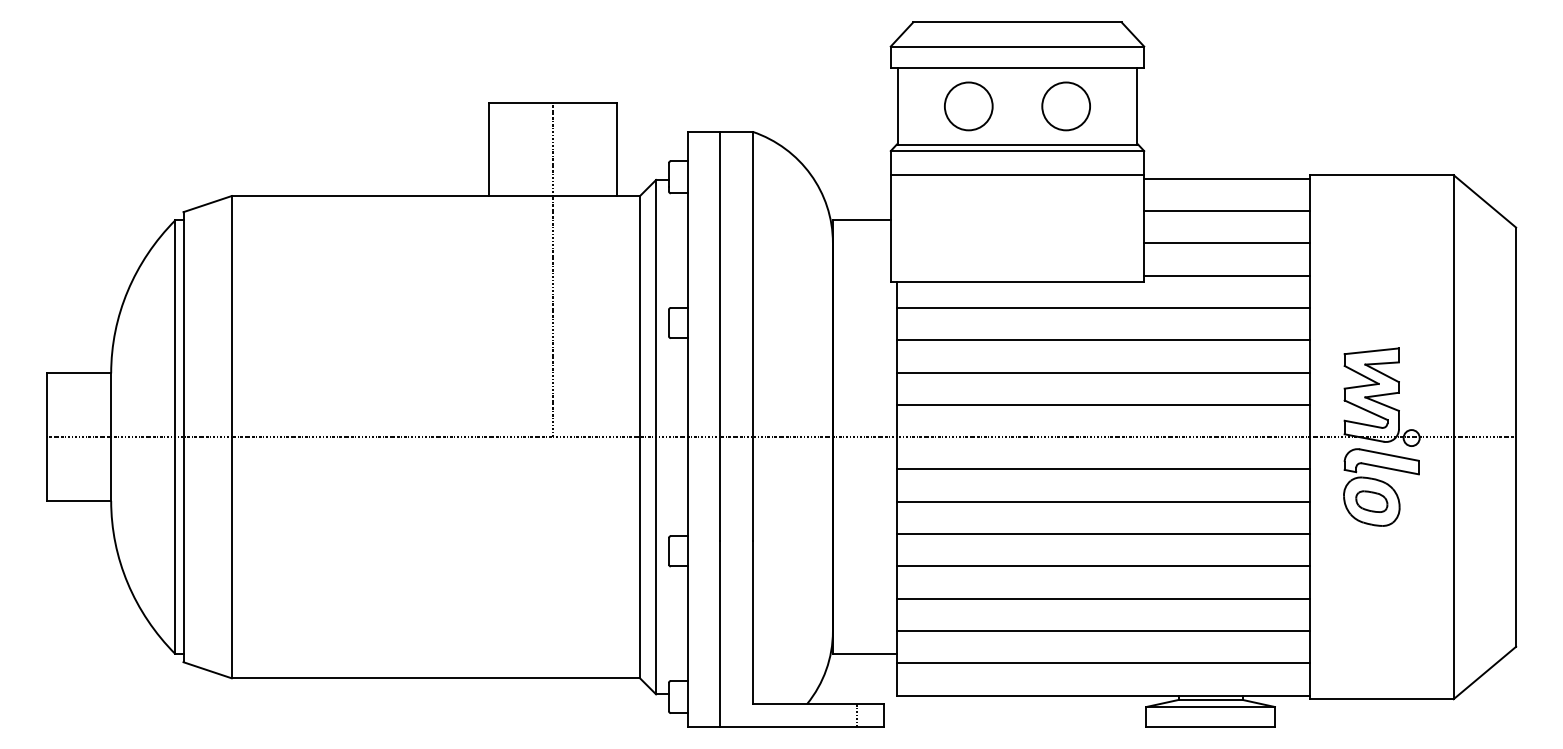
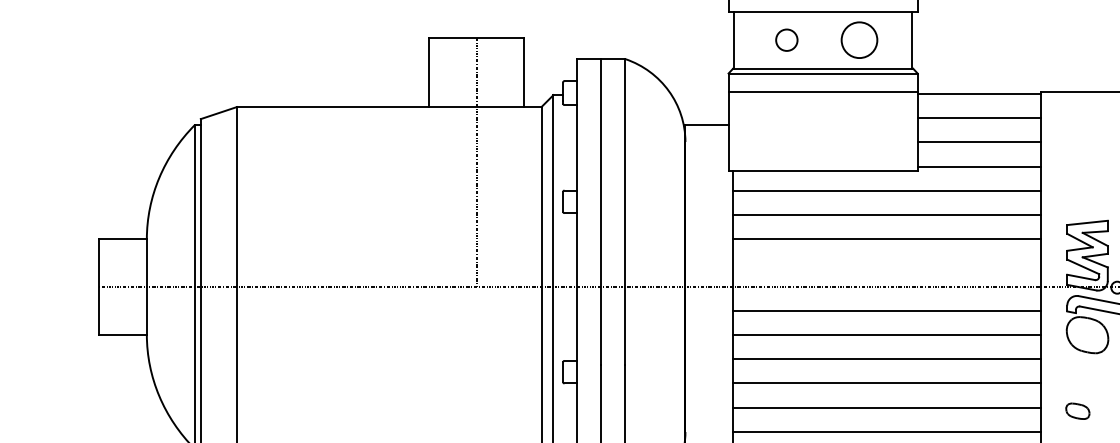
circle: (968, 106) -> (786, 40), size x0.6
line: (1102, 404) -> (886, 262), removed
part: (1371, 501) -> (1077, 411), moved

